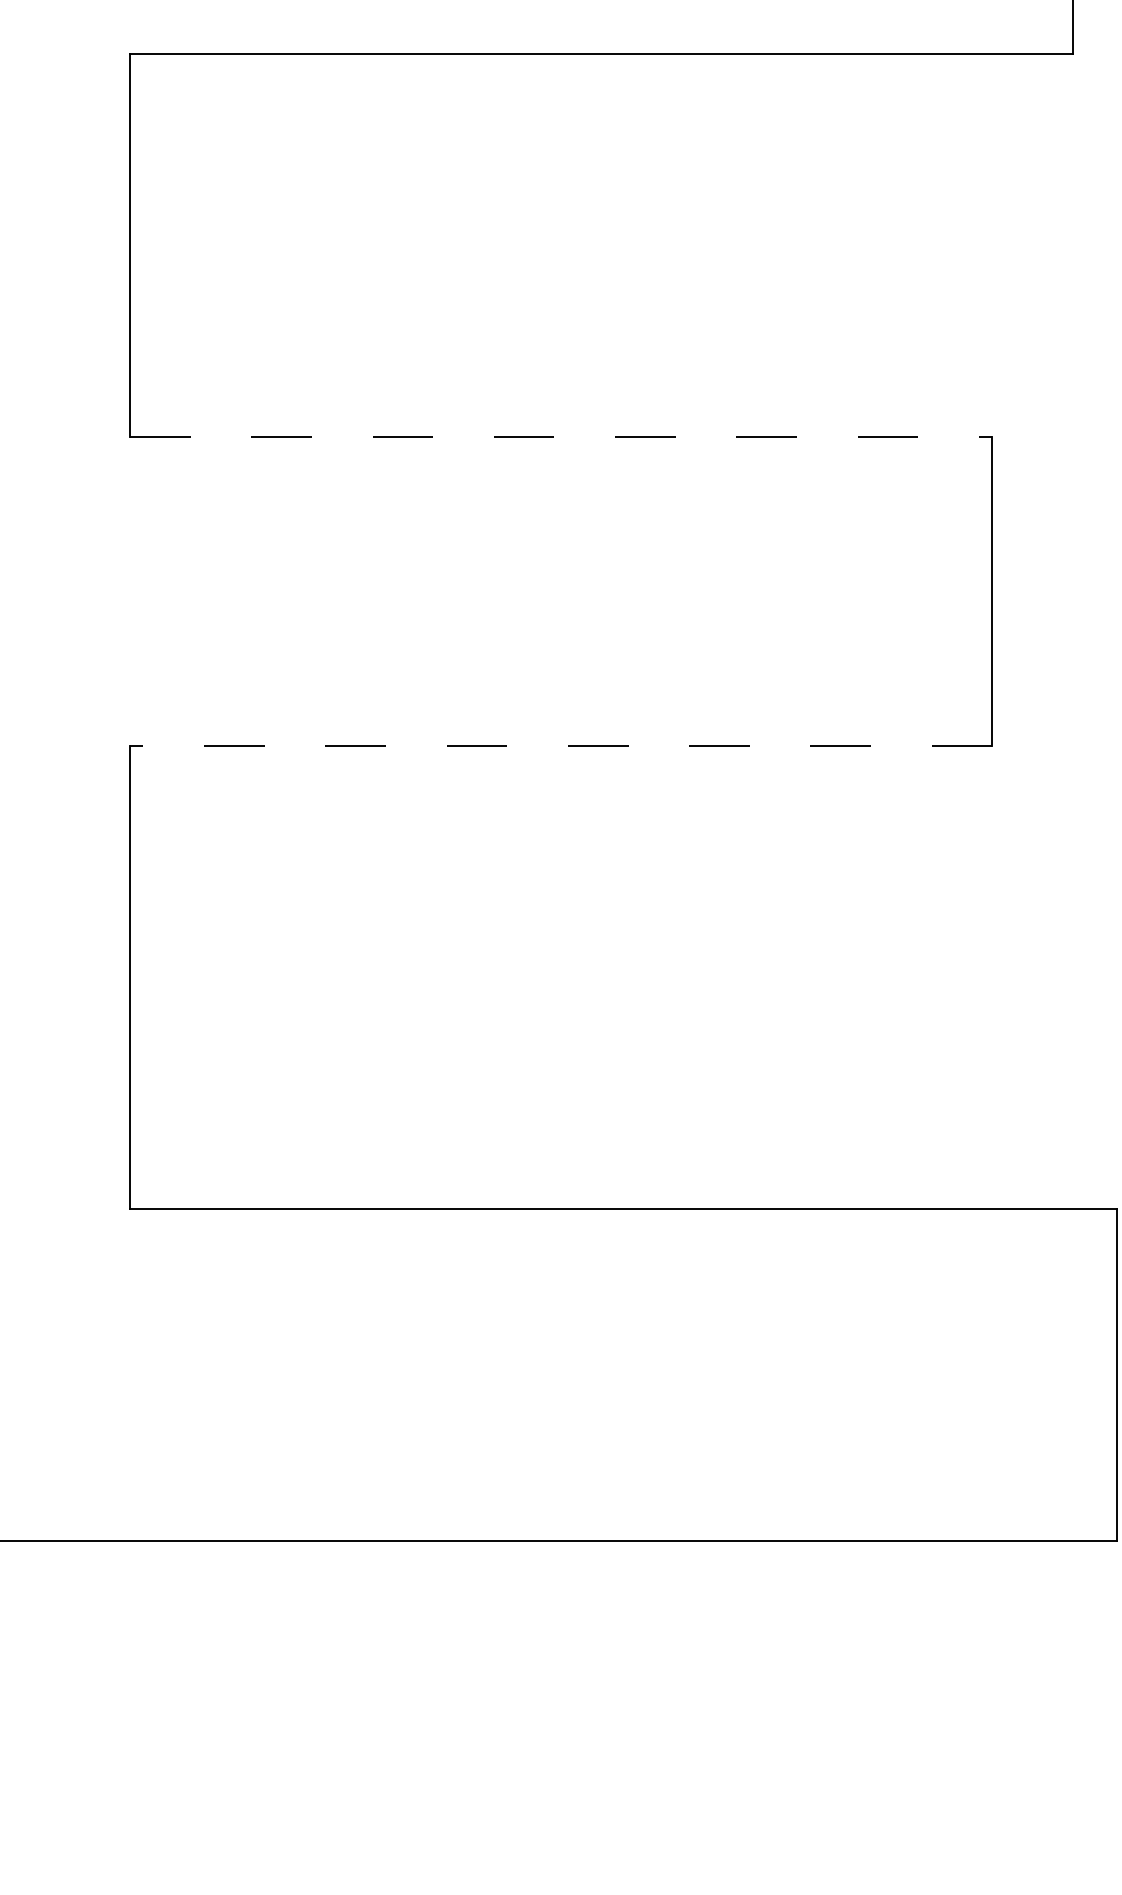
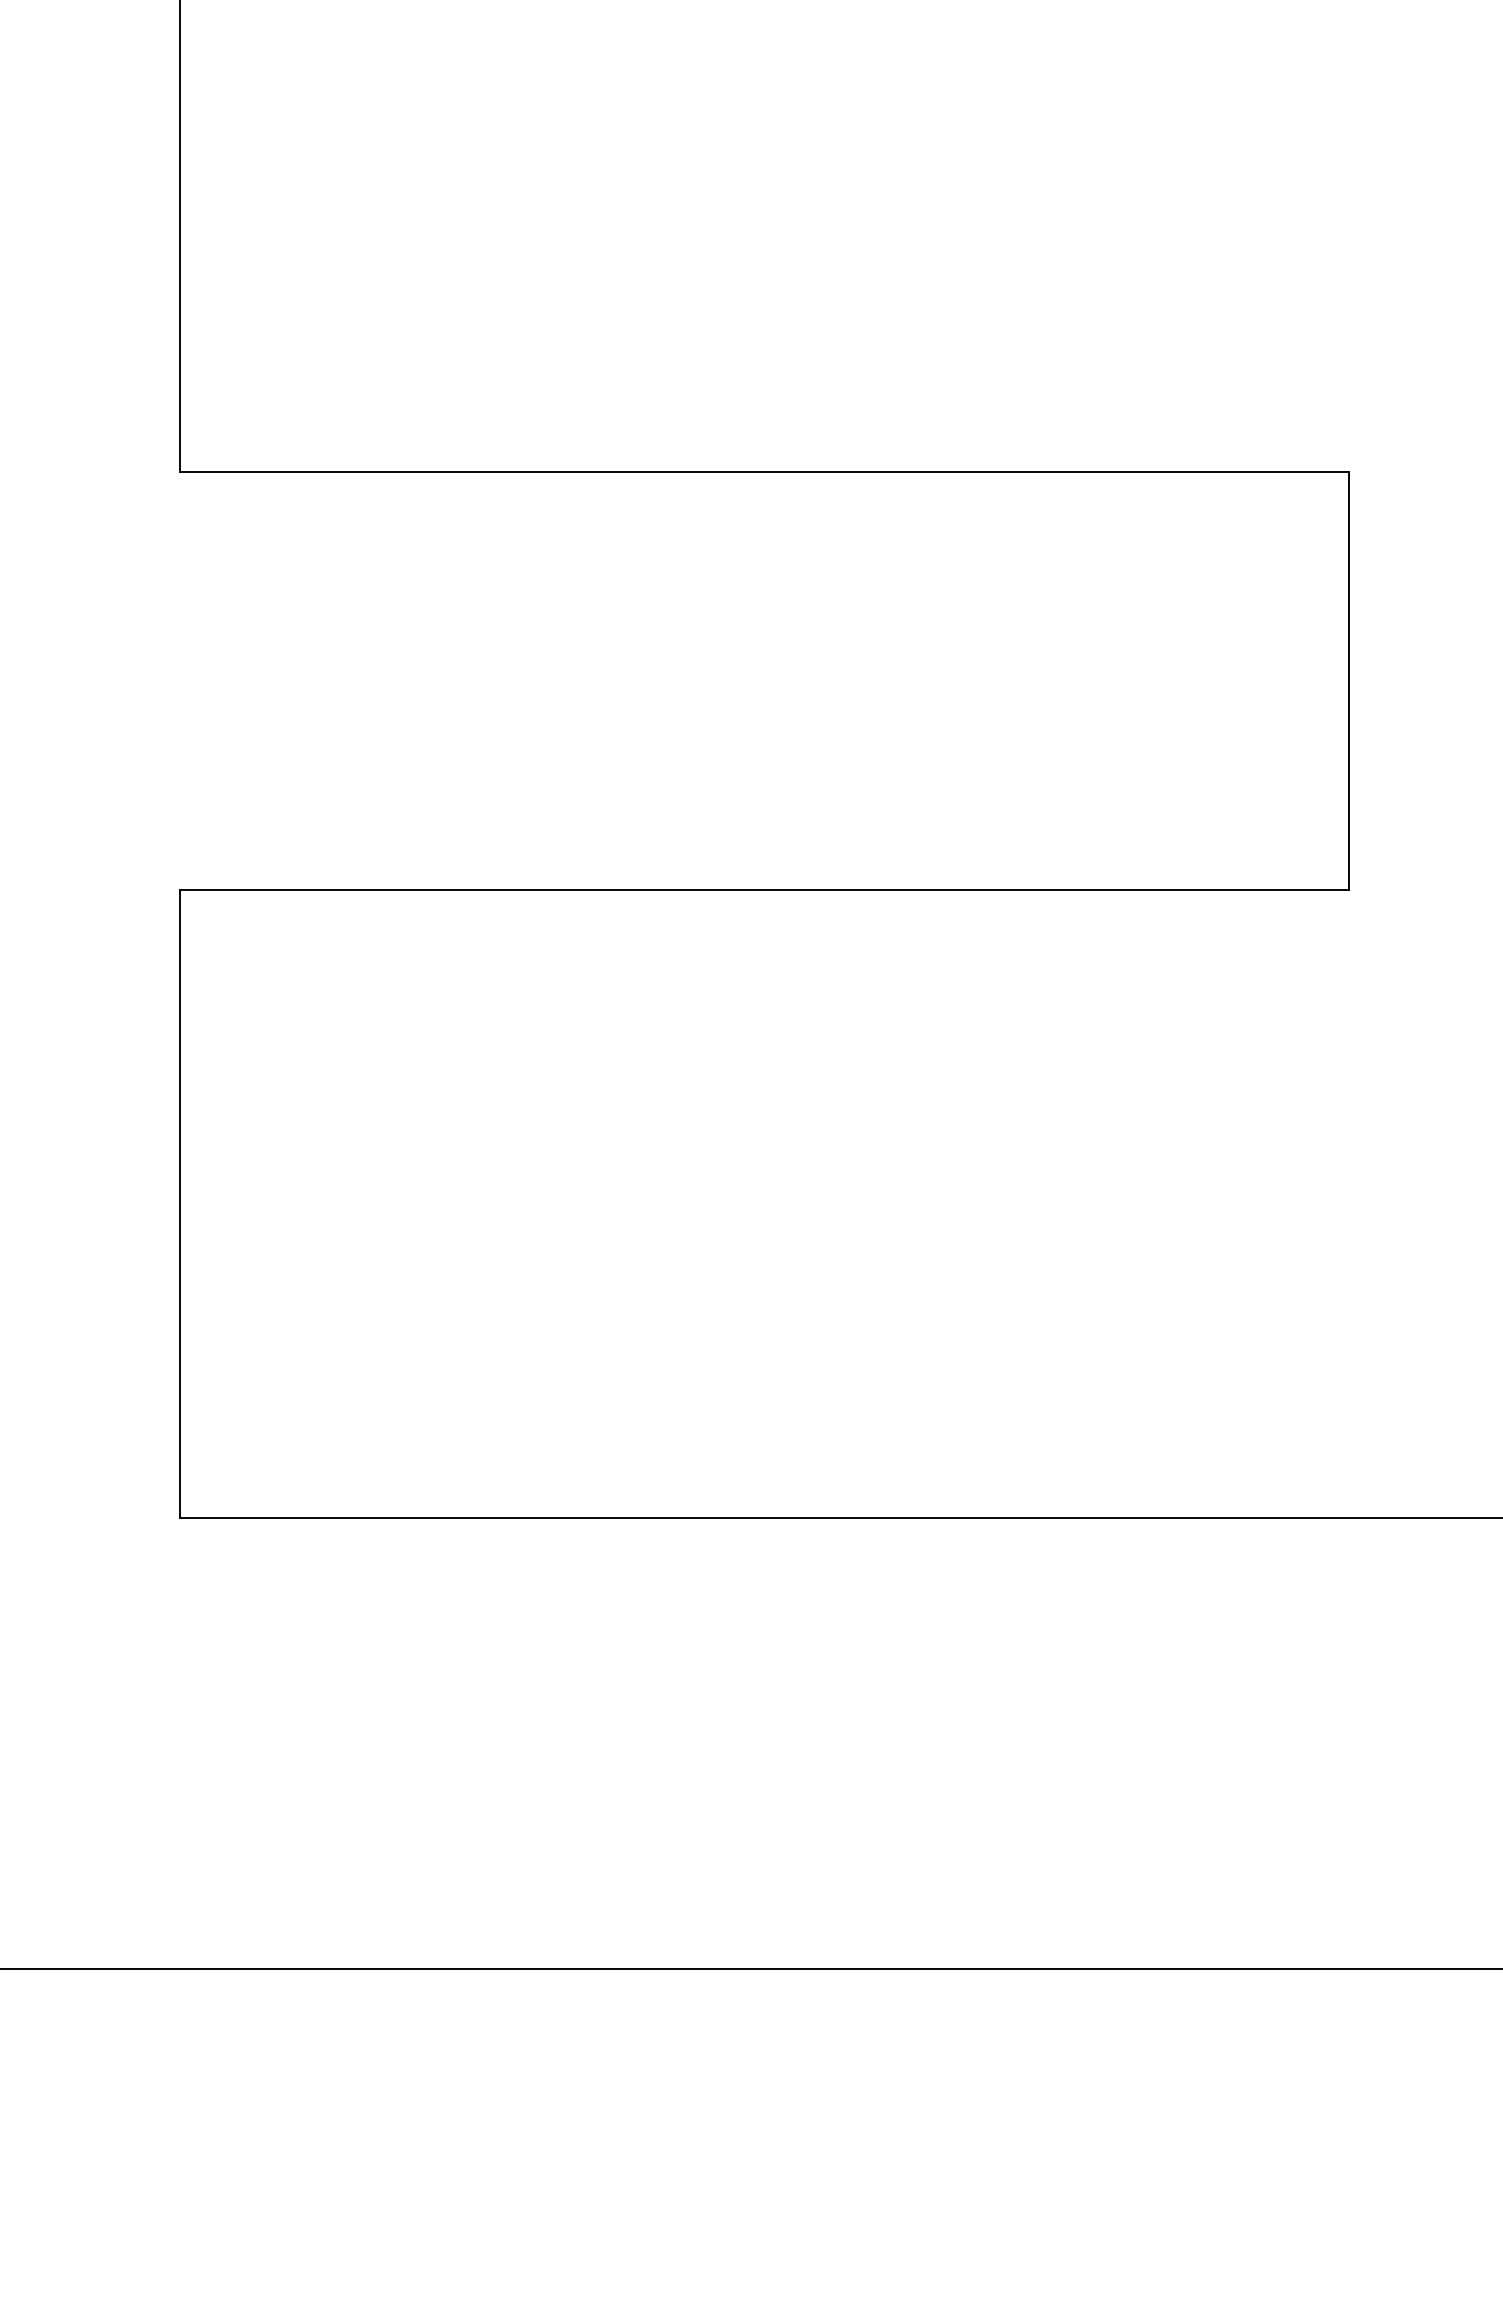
line: (561, 437) -> (764, 472), dashed -> solid
line: (560, 745) -> (763, 889), dashed -> solid

